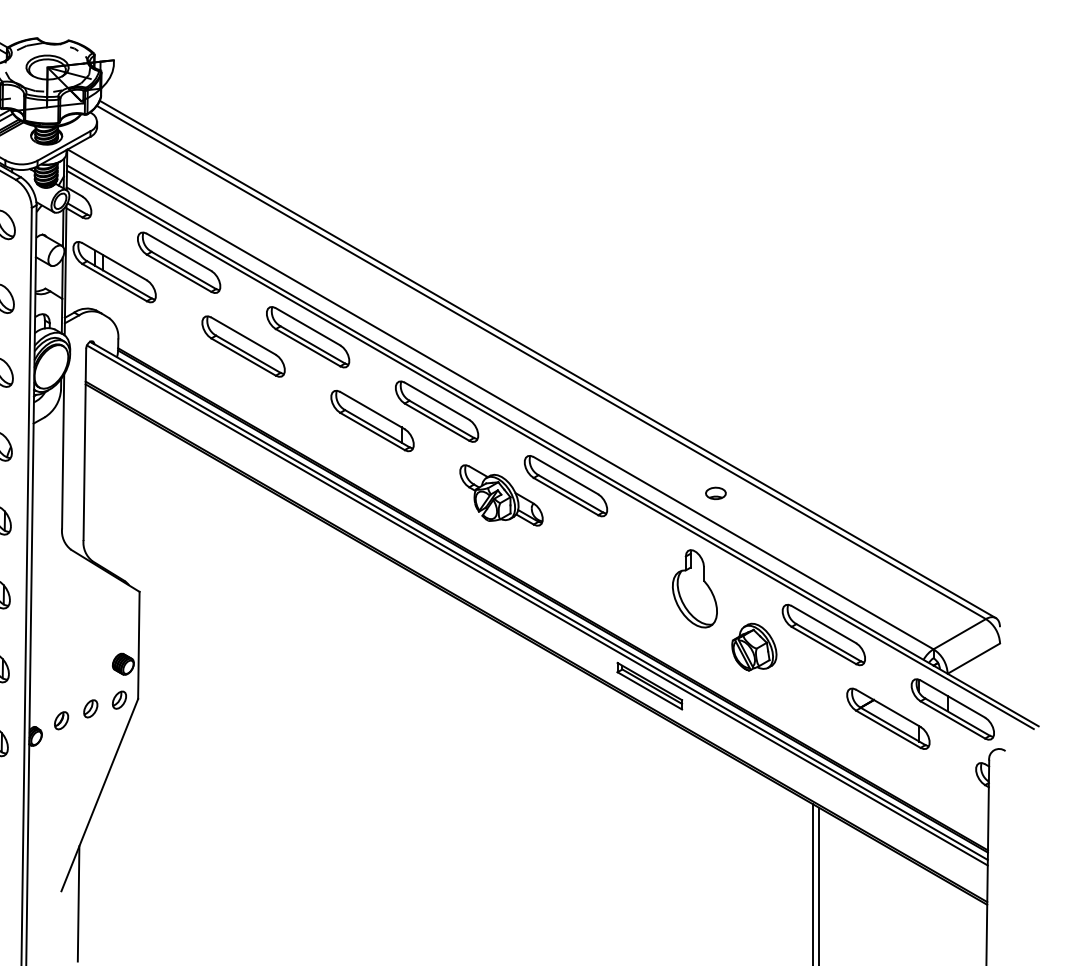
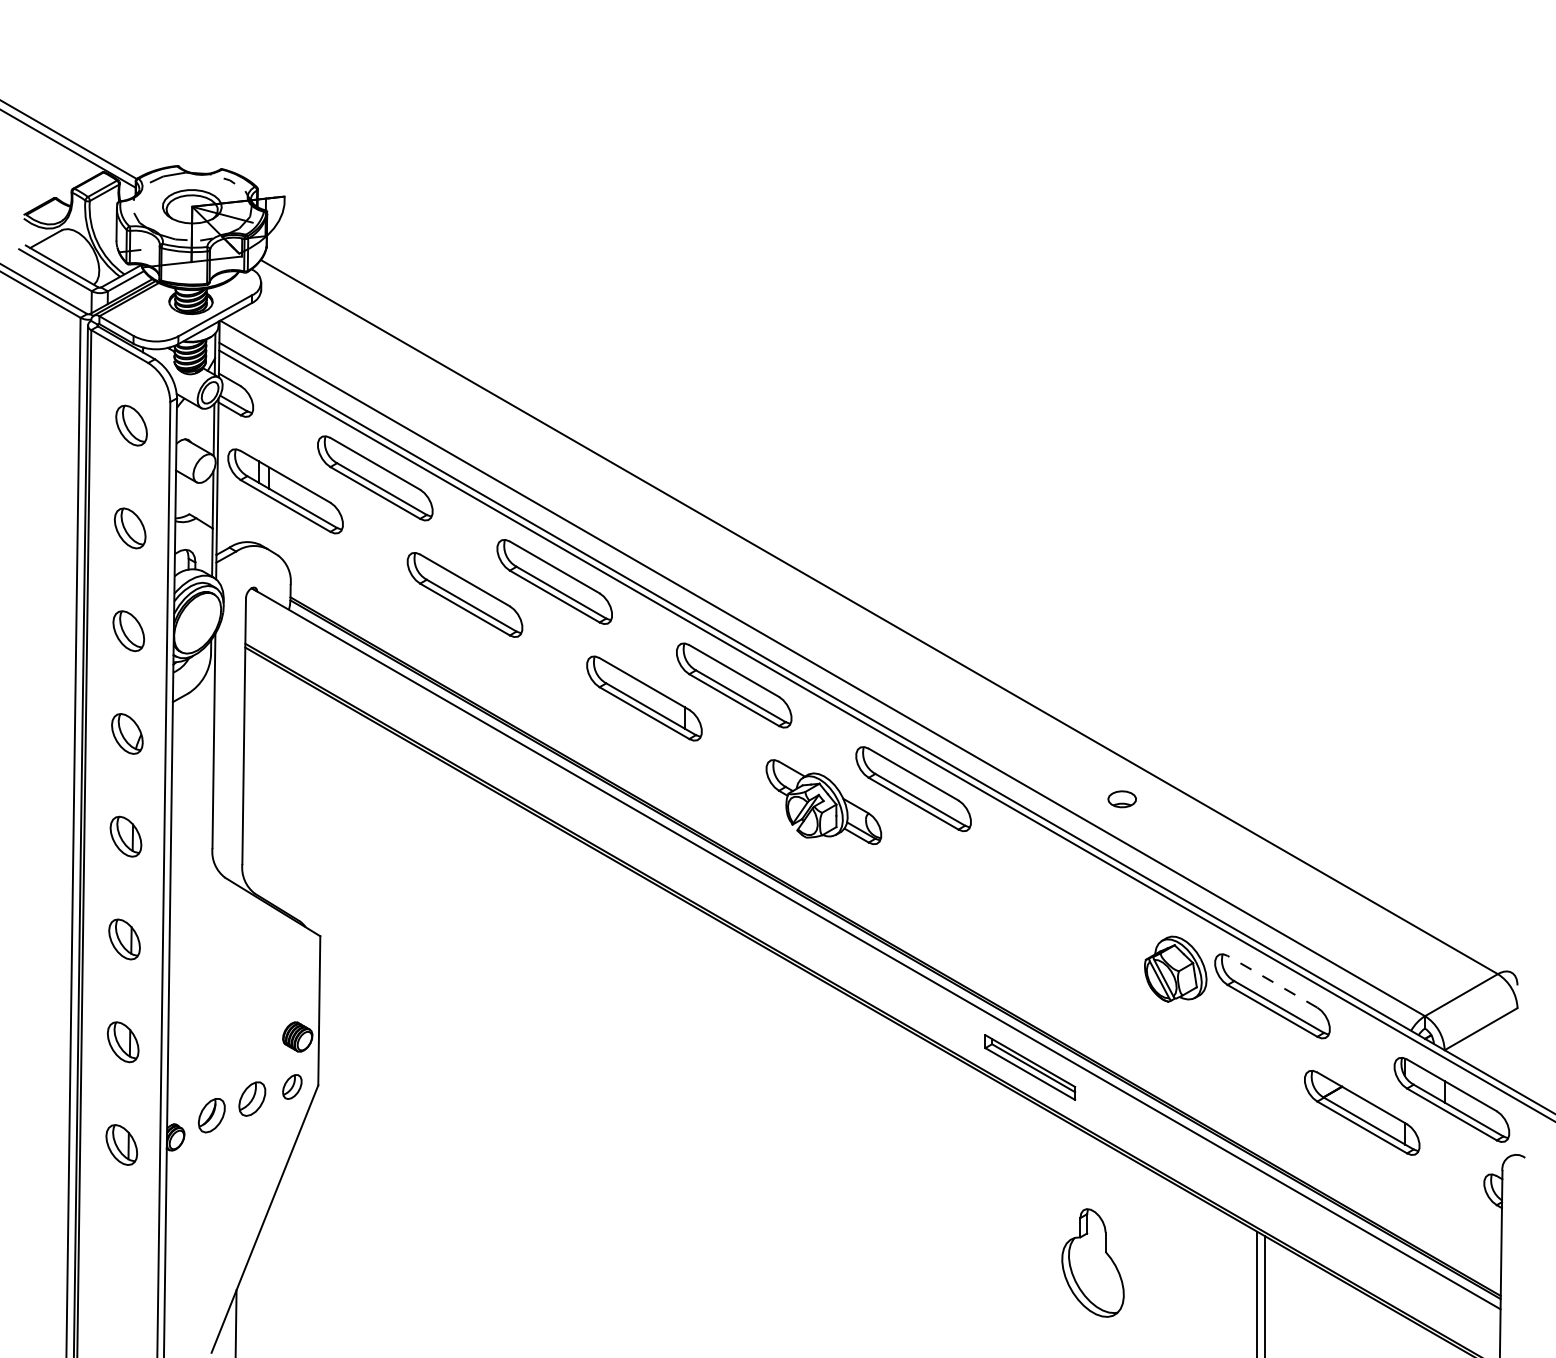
line: (547, 359) -> (887, 612), removed
part: (694, 588) -> (1092, 1262), moved
line: (537, 604) -> (873, 954), removed
line: (823, 624) -> (1272, 981), solid -> dashed
part: (754, 646) -> (1175, 968), moved
part: (90, 708) -> (252, 1098), size x1.4
part: (61, 720) -> (211, 1115), size x1.4

